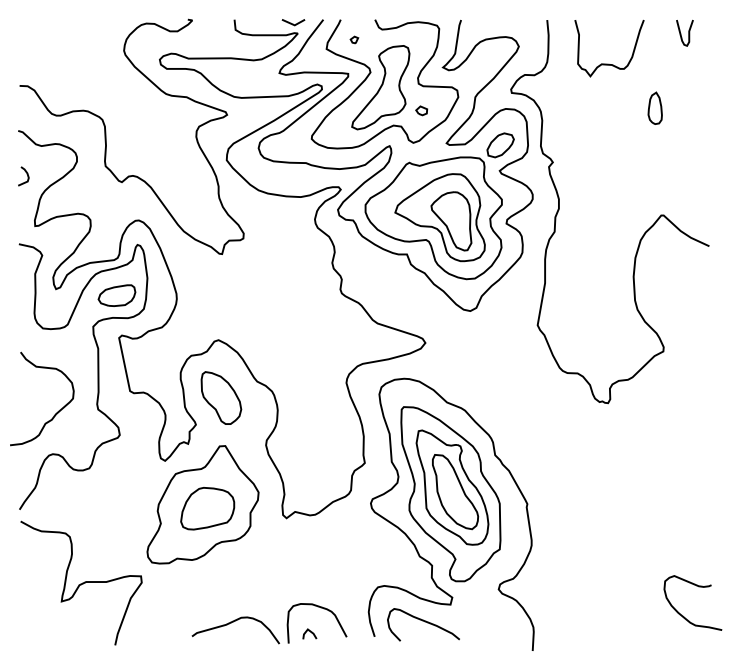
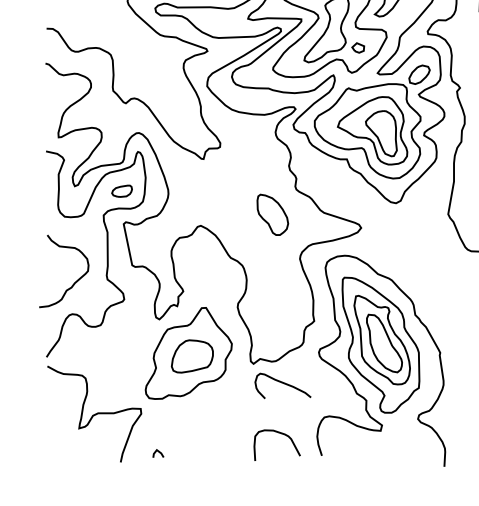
part: (421, 110) -> (358, 47), size x1.4
curve: (26, 174) -> (51, 97), removed
part: (116, 295) -> (121, 191), size x0.7
part: (221, 397) -> (272, 214), moved
curve: (424, 622) -> (283, 384), moved
curve: (231, 623) -> (210, 445), removed
line: (310, 632) -> (158, 452), moved

